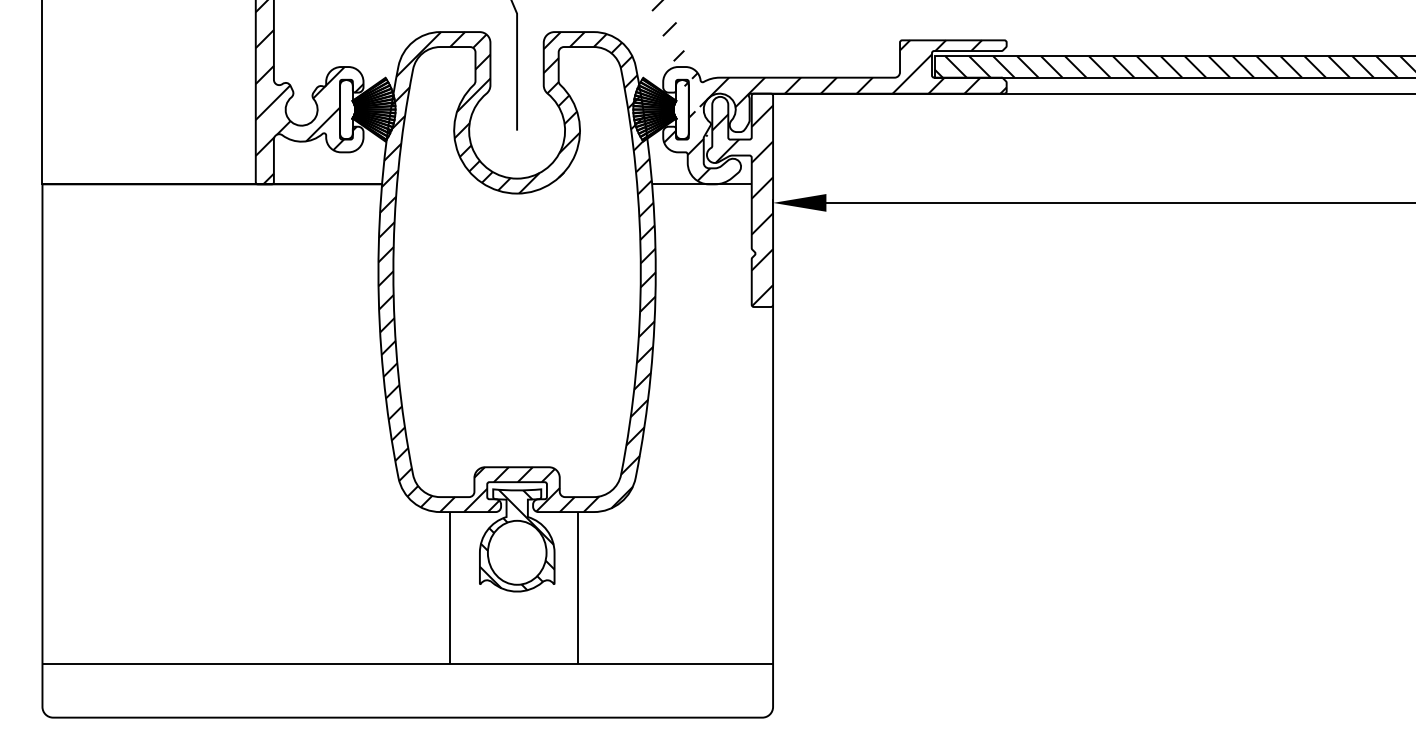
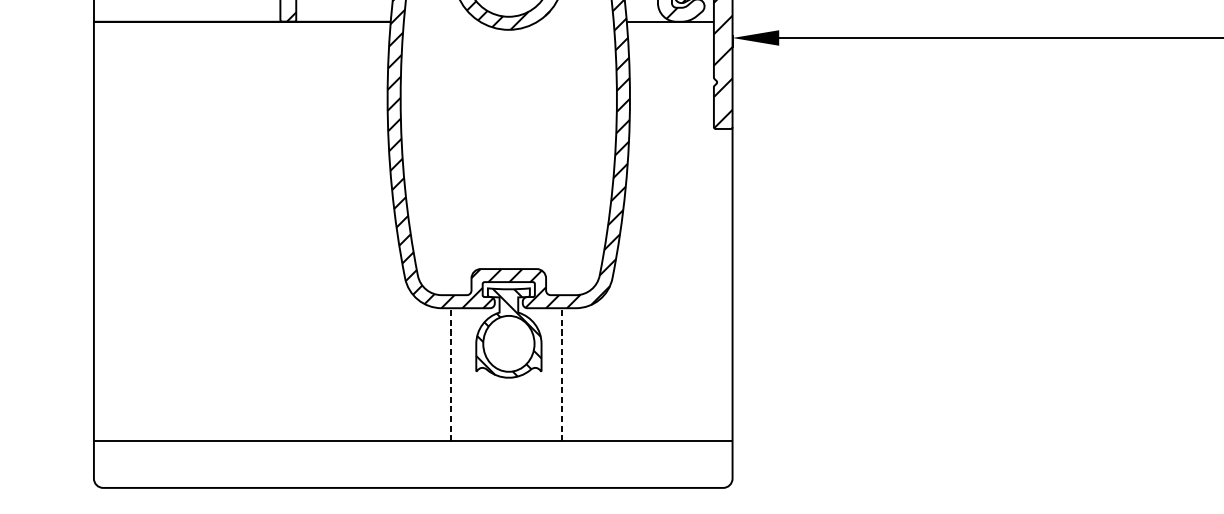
line: (450, 587) -> (450, 374), solid -> dashed
line: (578, 587) -> (562, 374), solid -> dashed

